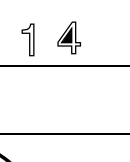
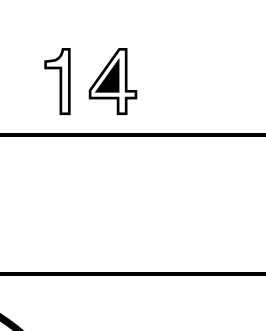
part: (68, 37) -> (111, 80), moved

